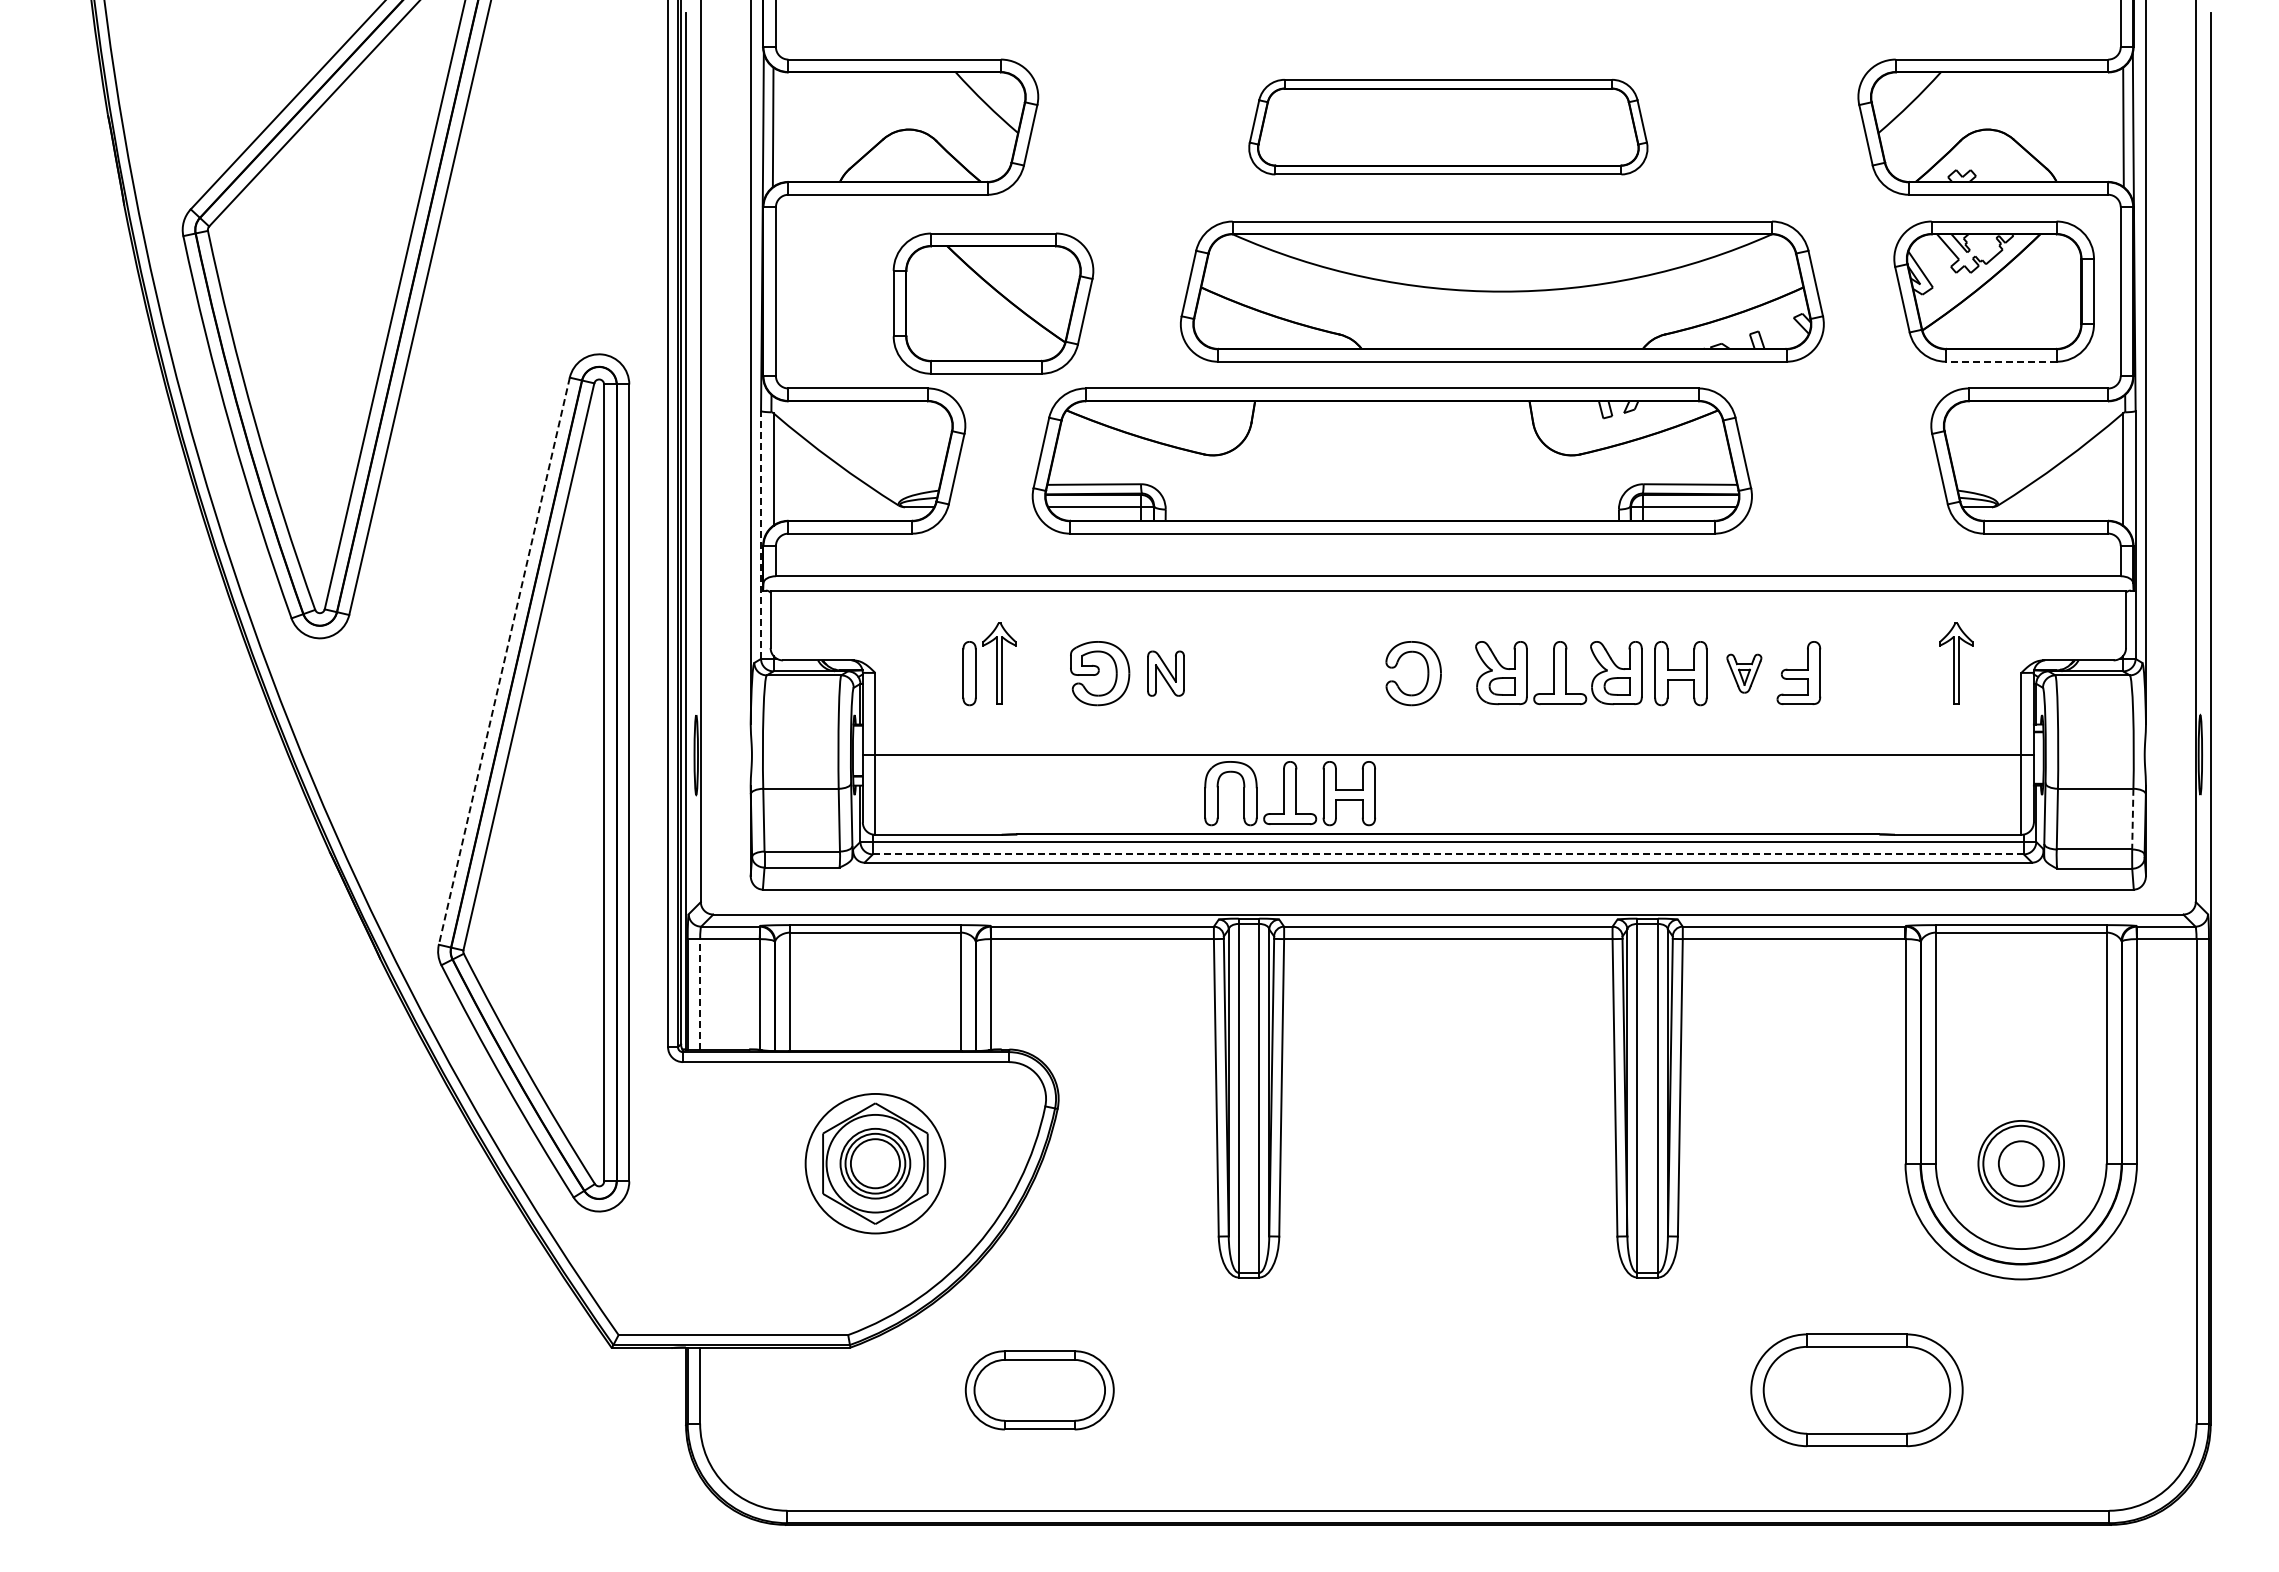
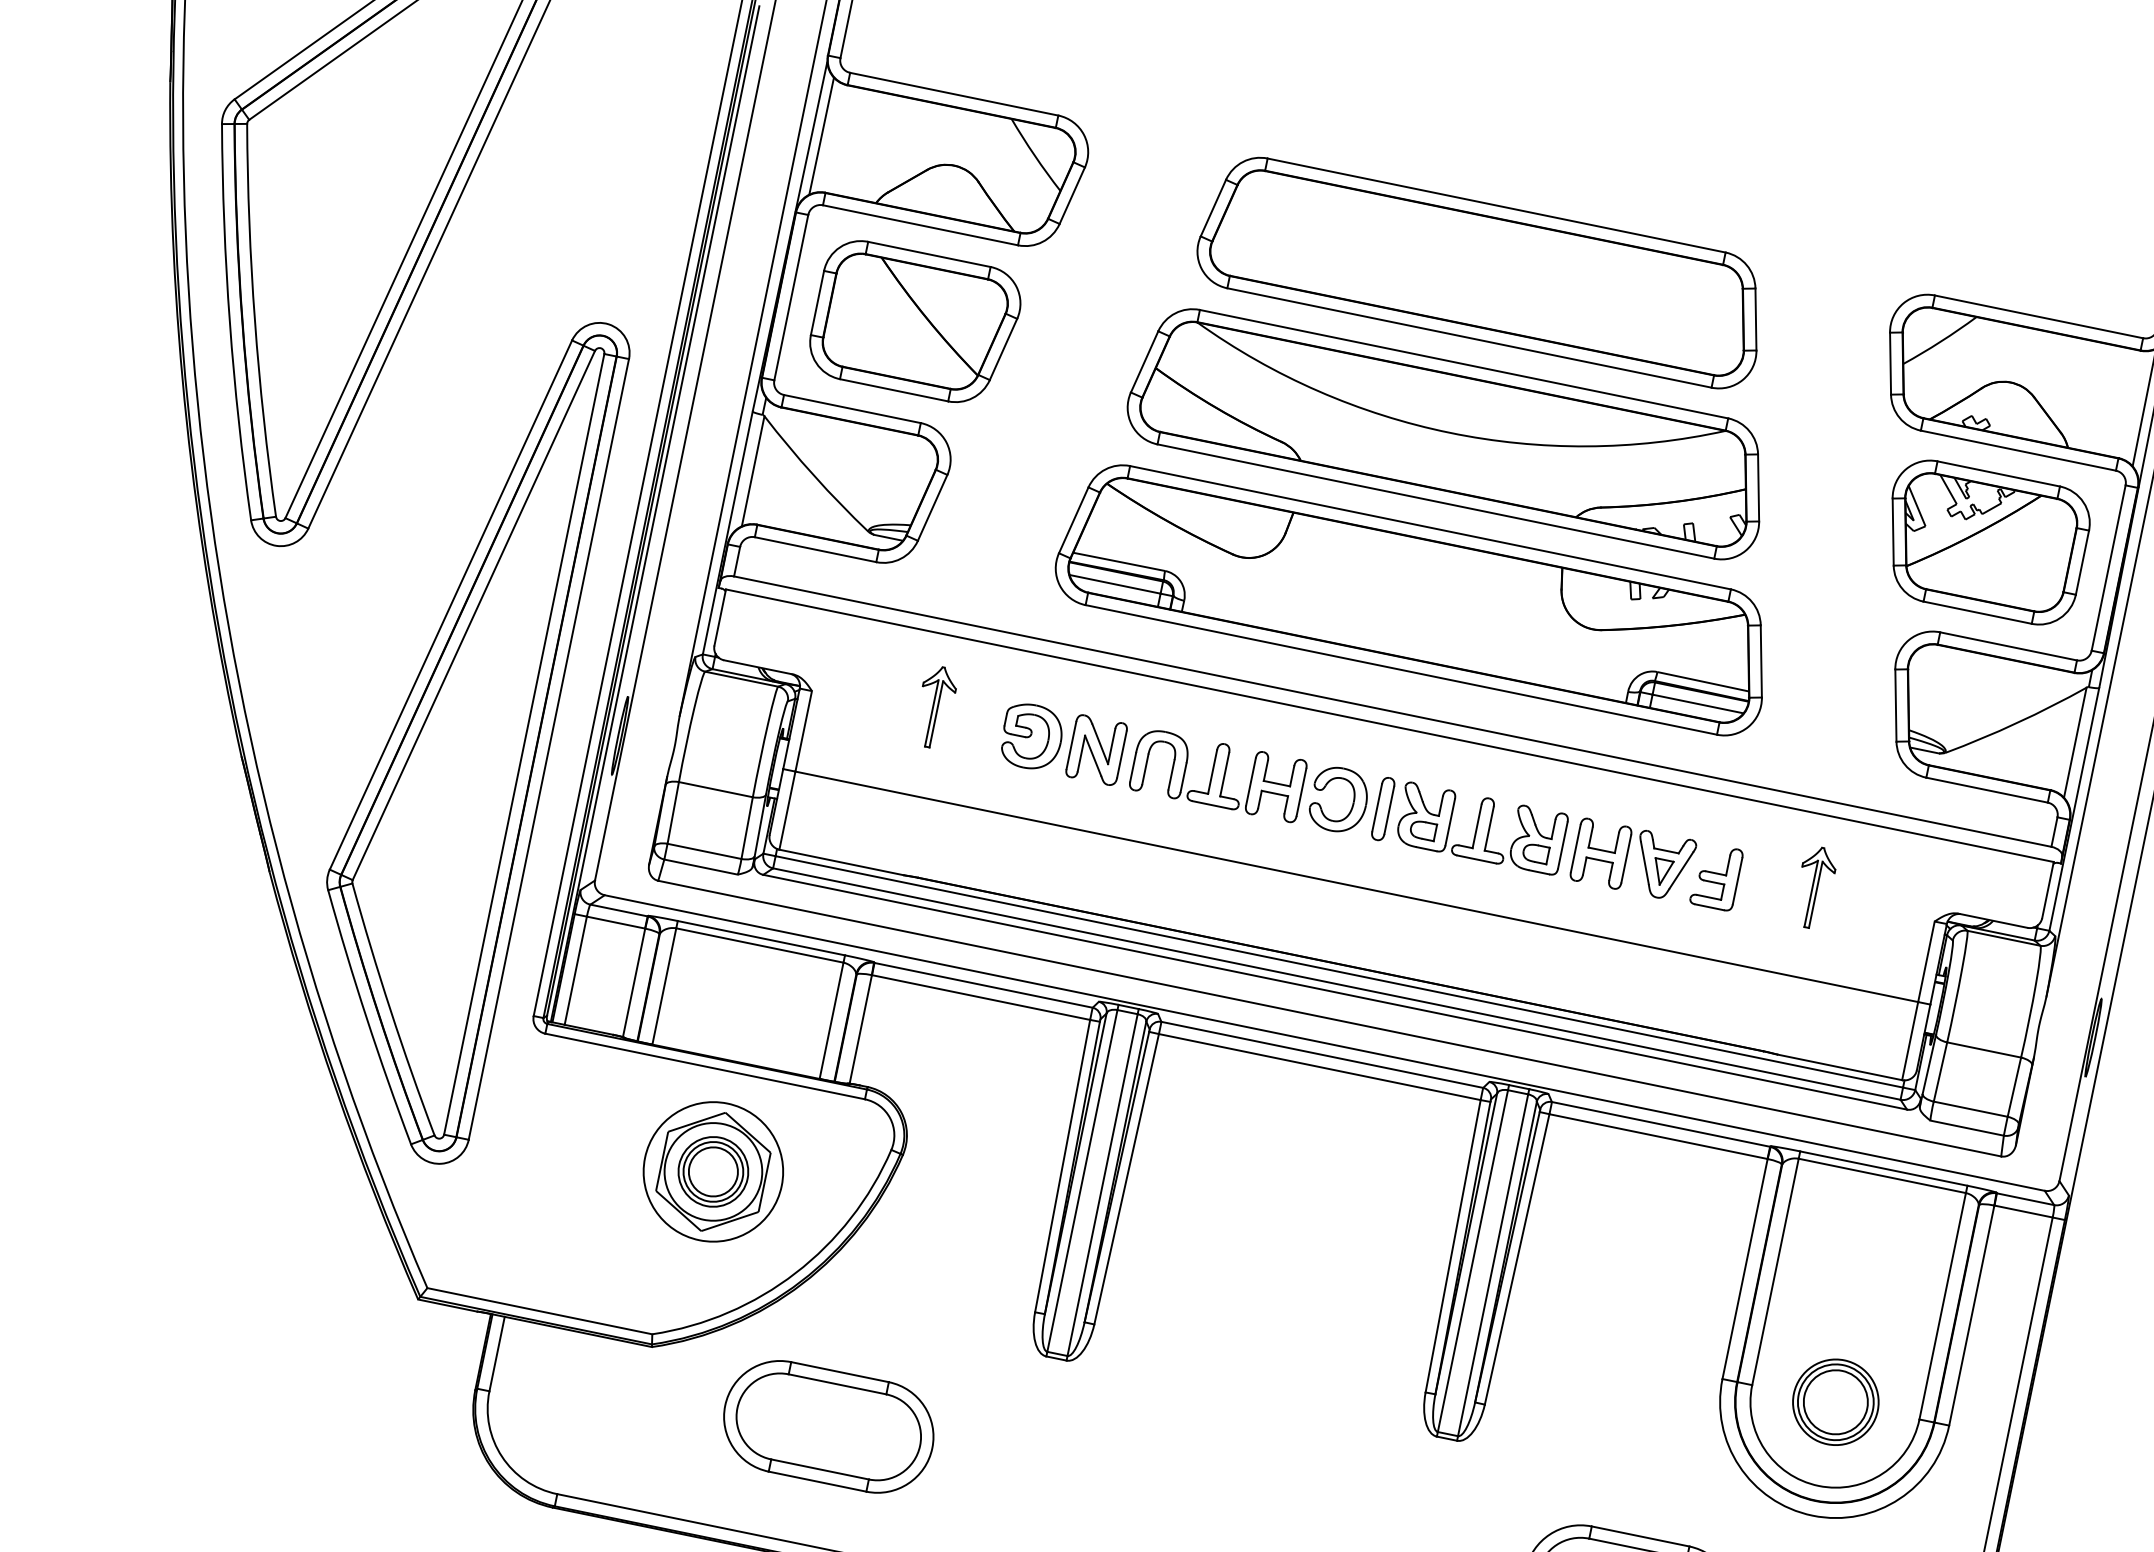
part: (1448, 126) -> (1483, 271), size x1.43
part: (1502, 291) -> (1450, 432), moved
part: (993, 303) -> (915, 322), moved
line: (2000, 361) -> (1976, 612), dashed -> solid
part: (1391, 460) -> (1415, 598), moved
line: (761, 535) -> (728, 533), dashed -> solid
line: (504, 661) -> (451, 605), dashed -> solid
part: (1956, 663) -> (1815, 887), moved
part: (969, 673) -> (1383, 808), moved
part: (1165, 673) -> (1096, 750), size x1.43
part: (1744, 673) -> (1663, 866), size x1.67
part: (1289, 793) -> (1217, 774), moved
line: (2132, 819) -> (2014, 1087), dashed -> solid
line: (1448, 854) -> (1336, 984), dashed -> solid
line: (700, 993) -> (576, 969), dashed -> solid
circle: (2021, 1163) -> (1836, 1402), size x1.43
part: (1039, 1390) -> (828, 1427), size x1.43

